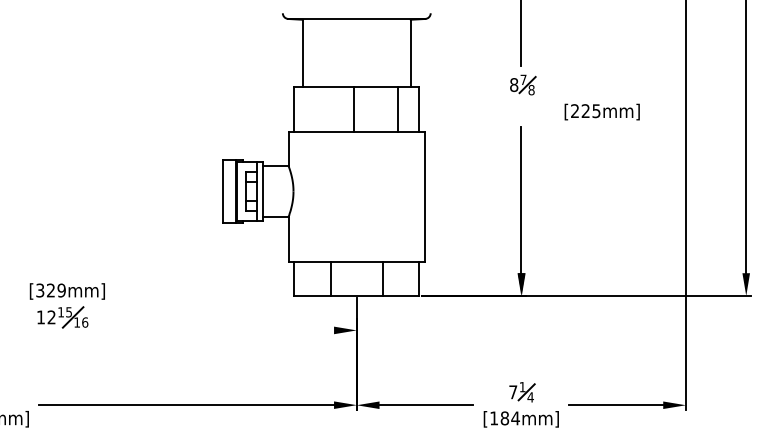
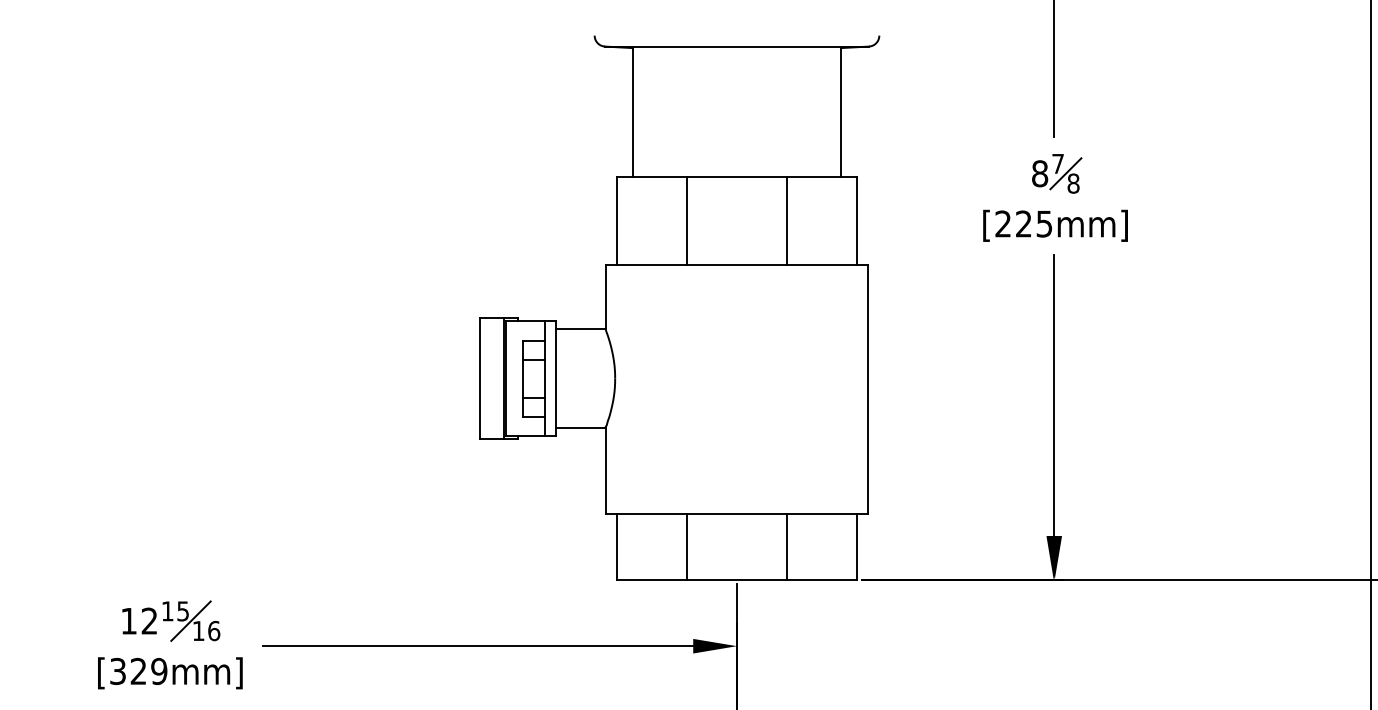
line: (353, 109) -> (686, 220), moved
line: (397, 109) -> (786, 220), moved
text: (601, 111) -> (1054, 224), moved
text: (66, 291) -> (168, 673), moved
line: (222, 330) -> (478, 646), added

